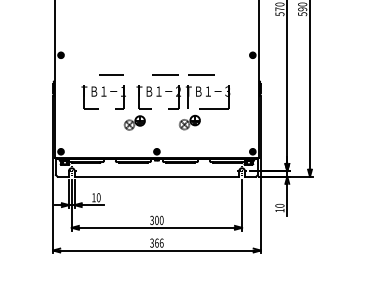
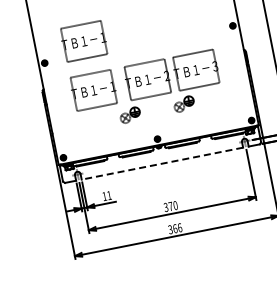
part: (103, 41) -> (83, 41), added
line: (156, 176) -> (161, 163), solid -> dashed
text: (98, 197) -> (109, 195), 10 -> 11
text: (156, 220) -> (170, 206), 300 -> 370

